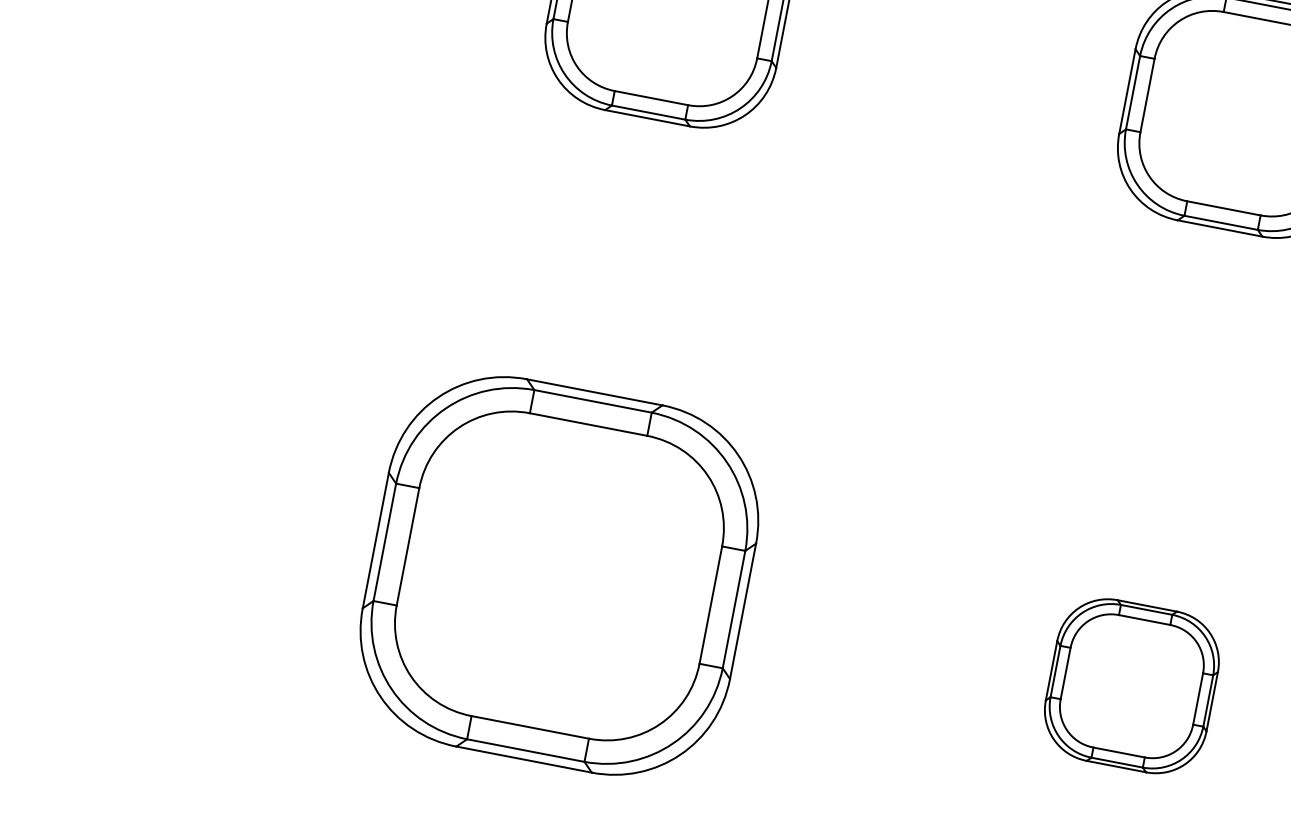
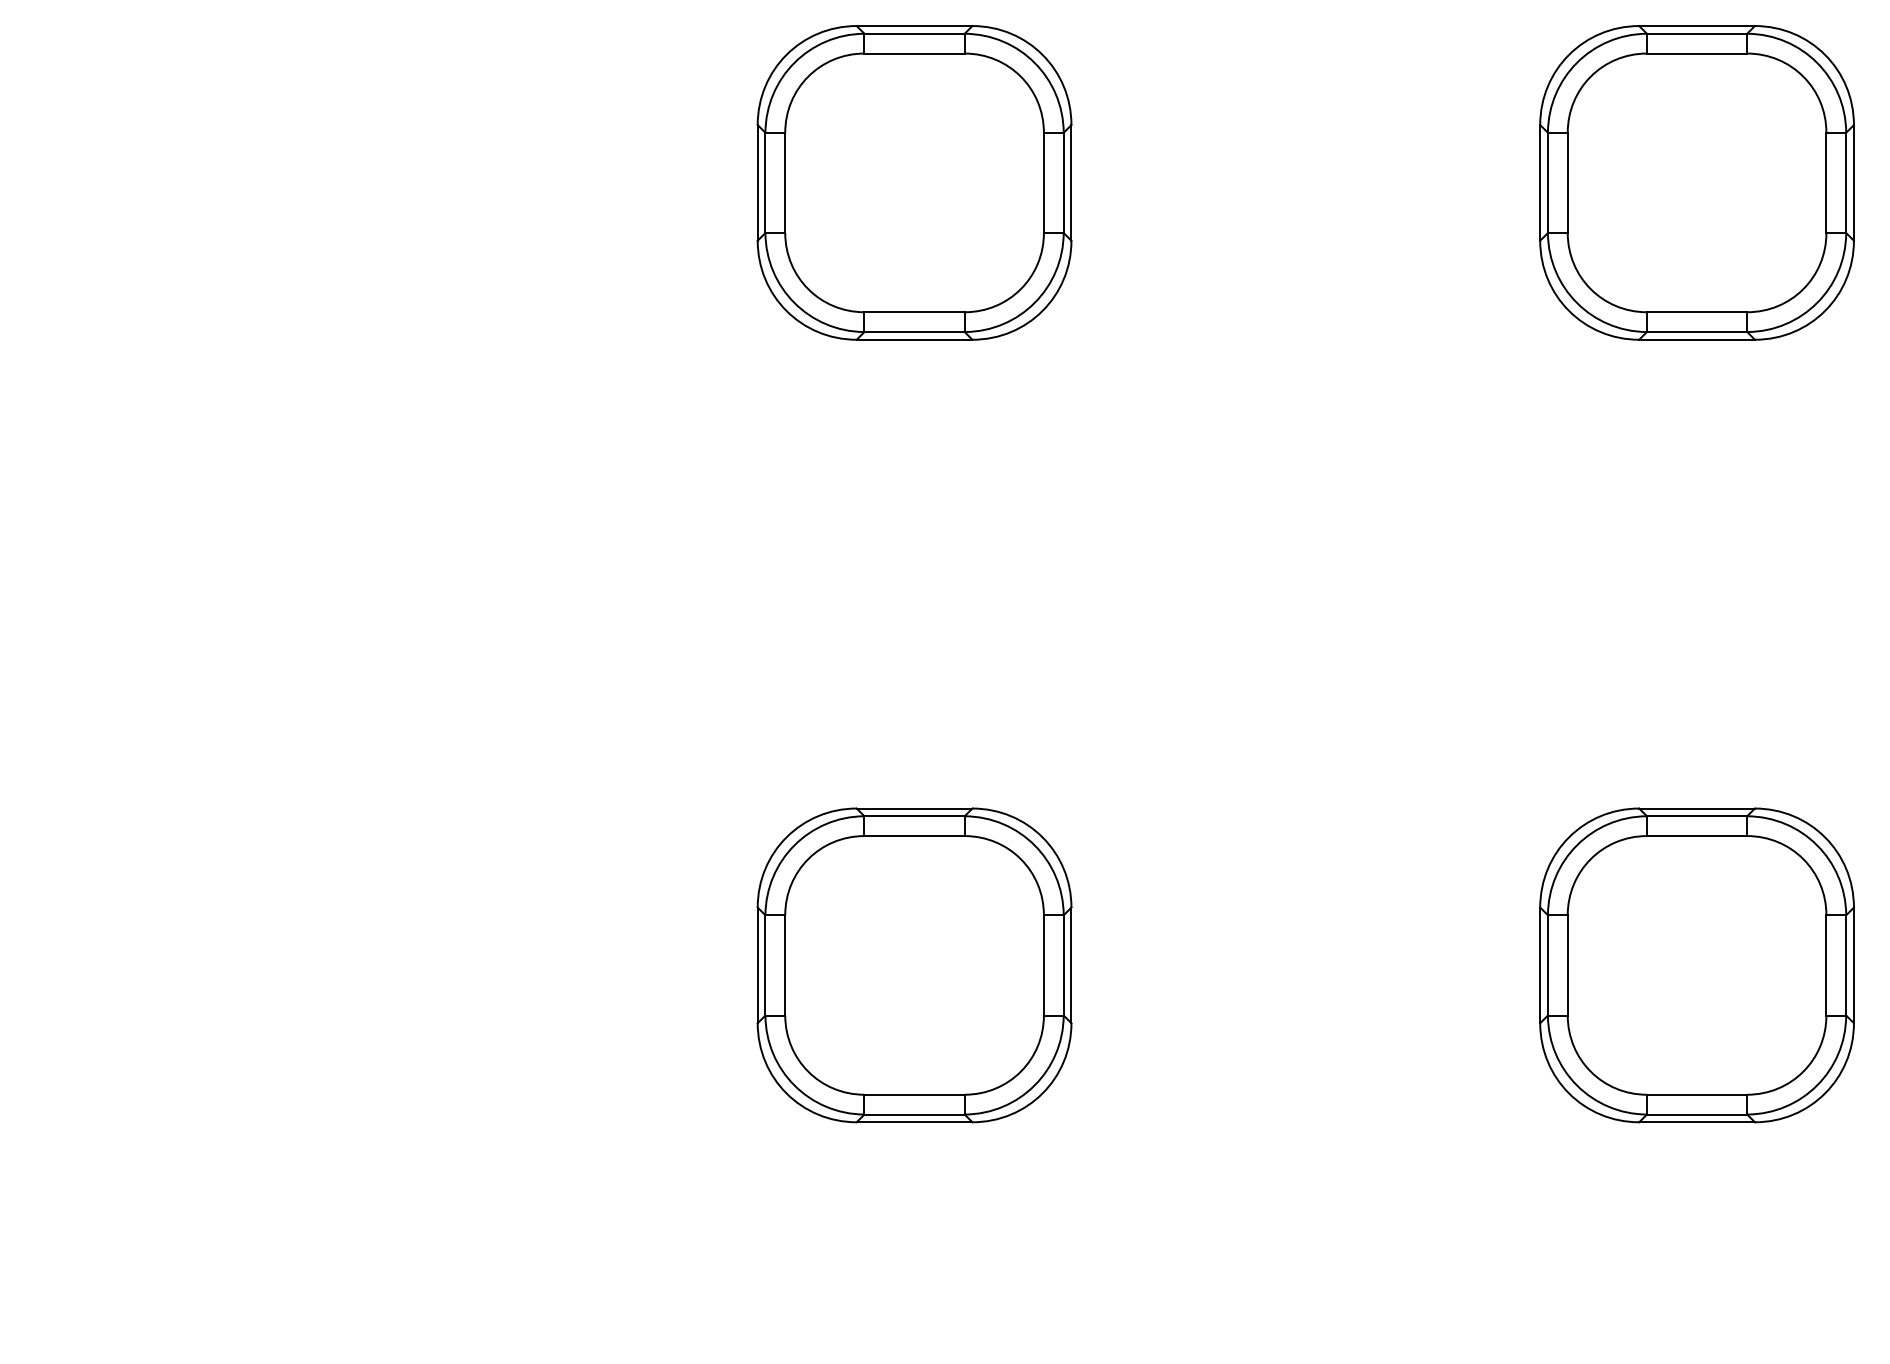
part: (559, 576) -> (914, 965), size x0.62
part: (1131, 686) -> (1696, 965), size x1.43

